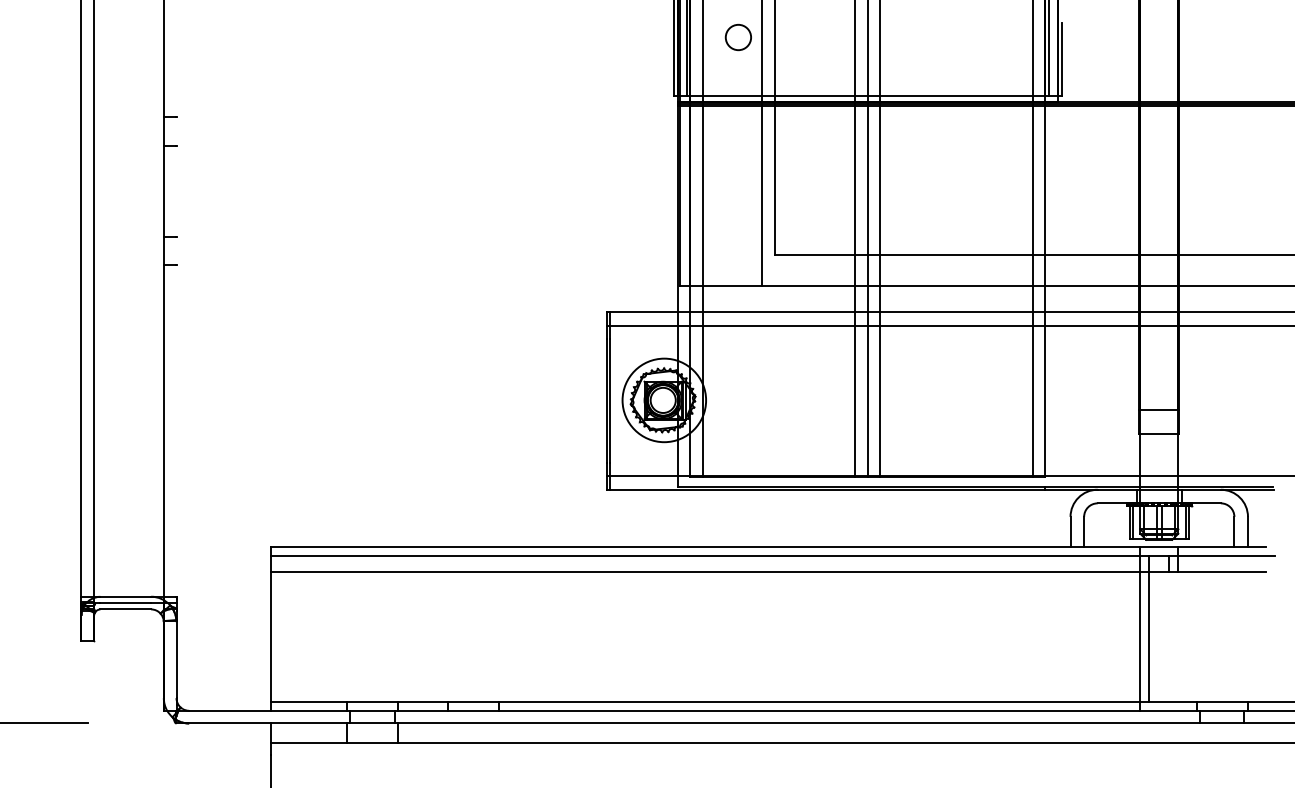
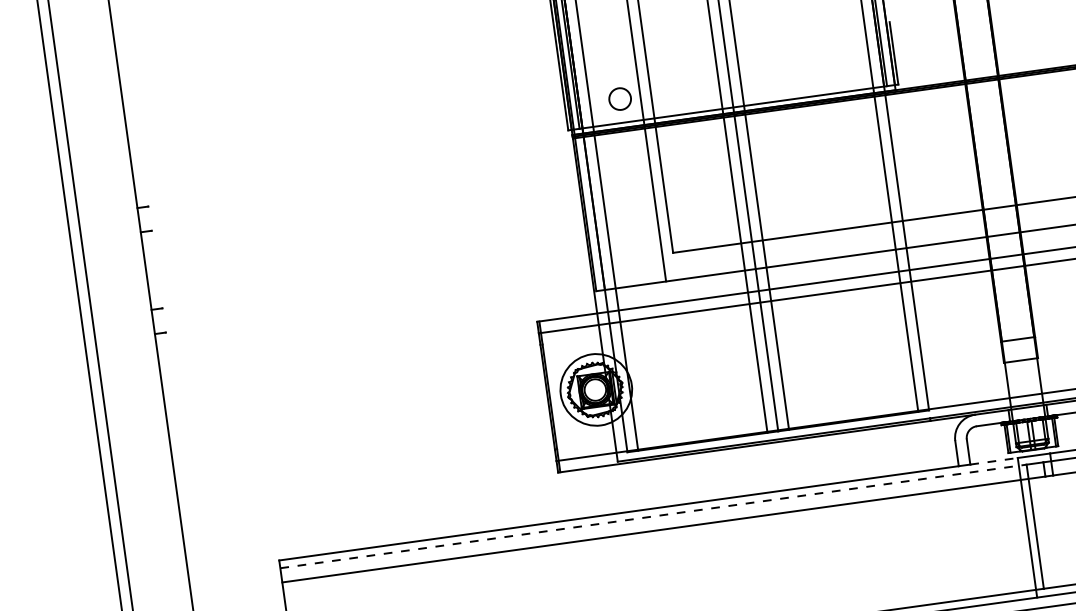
circle: (737, 37) -> (619, 99), moved
line: (1112, 546) -> (994, 461), solid -> dashed
line: (710, 555) -> (653, 516), solid -> dashed

